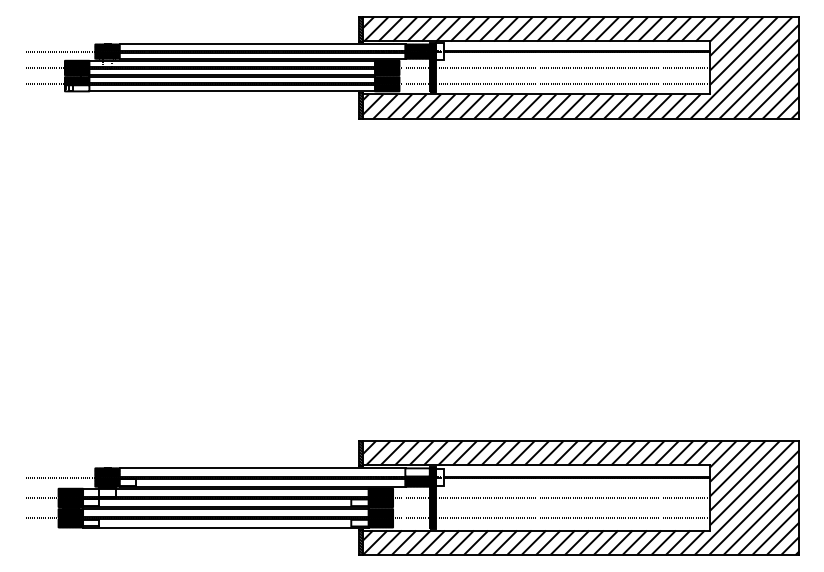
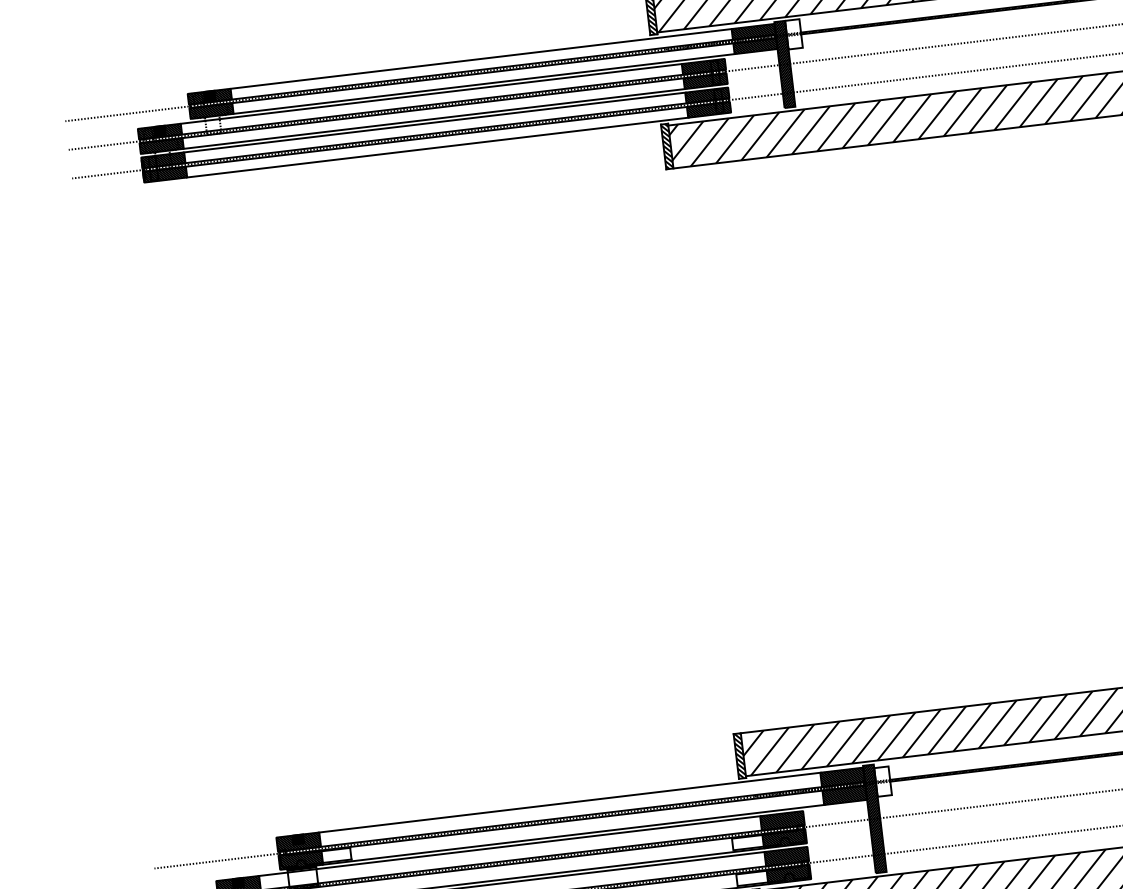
hatch: (76, 88) -> (163, 175), added
hatch: (417, 472) -> (842, 777), added

